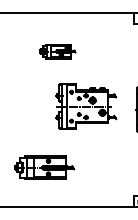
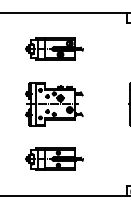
part: (57, 51) -> (54, 49), size x1.67
part: (86, 106) -> (54, 104), moved
part: (44, 167) -> (54, 159), moved

